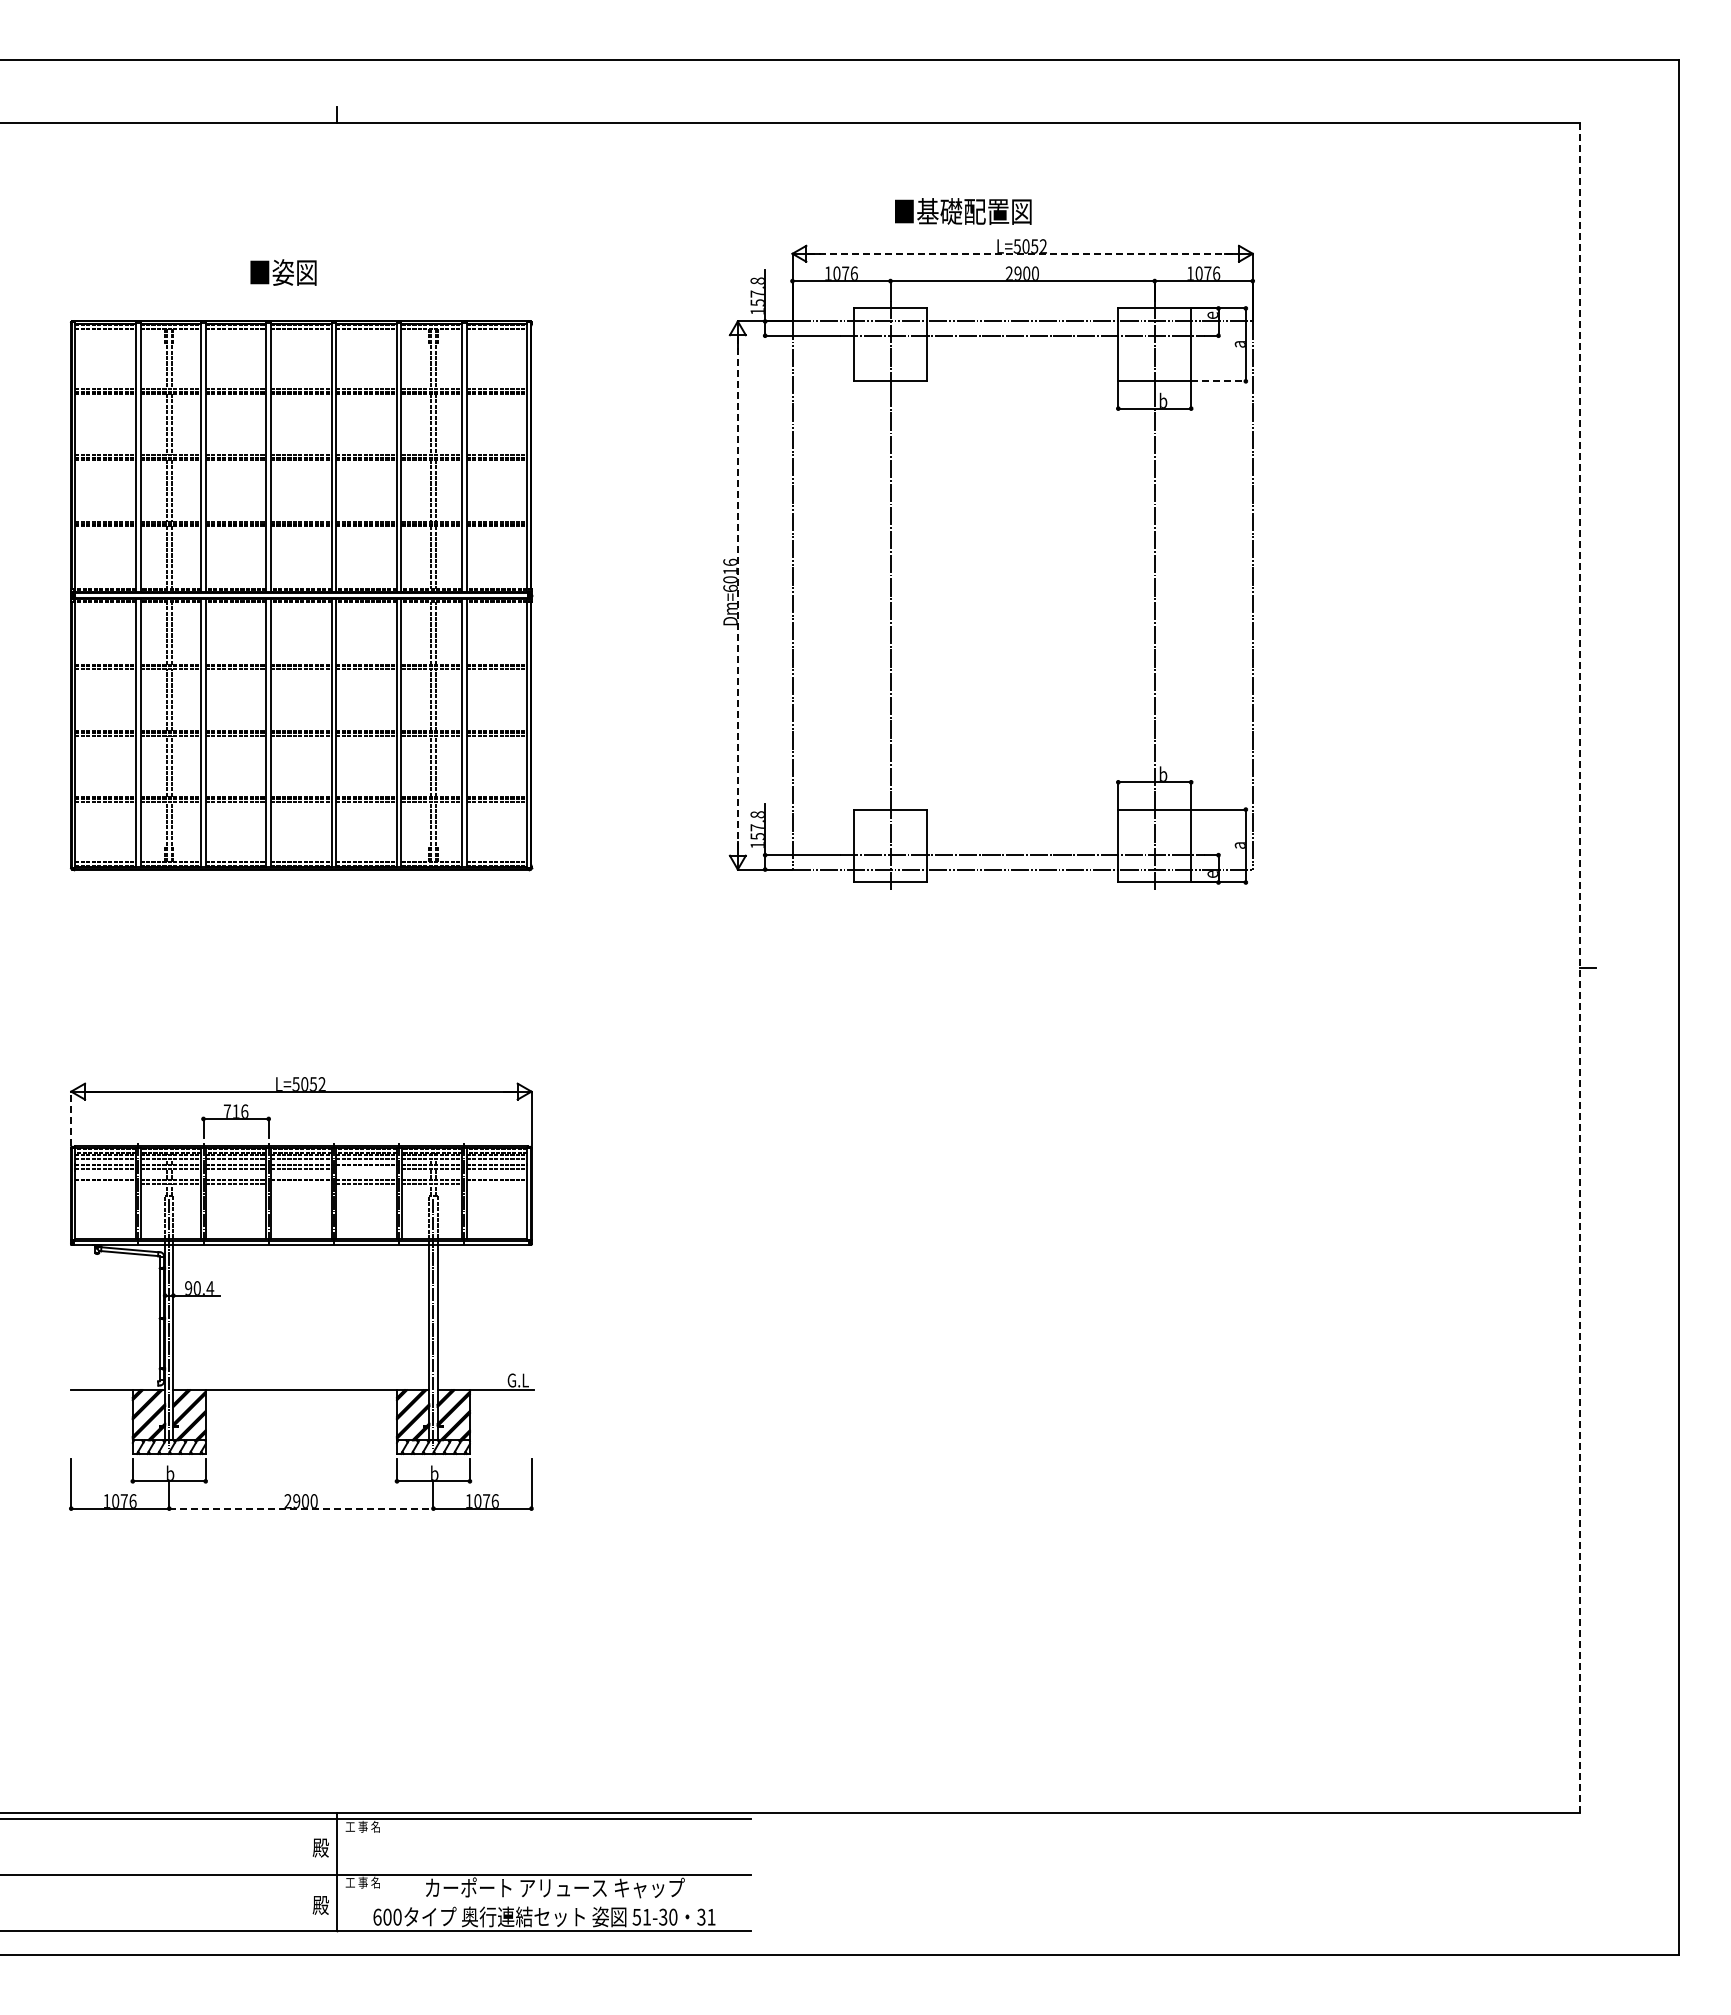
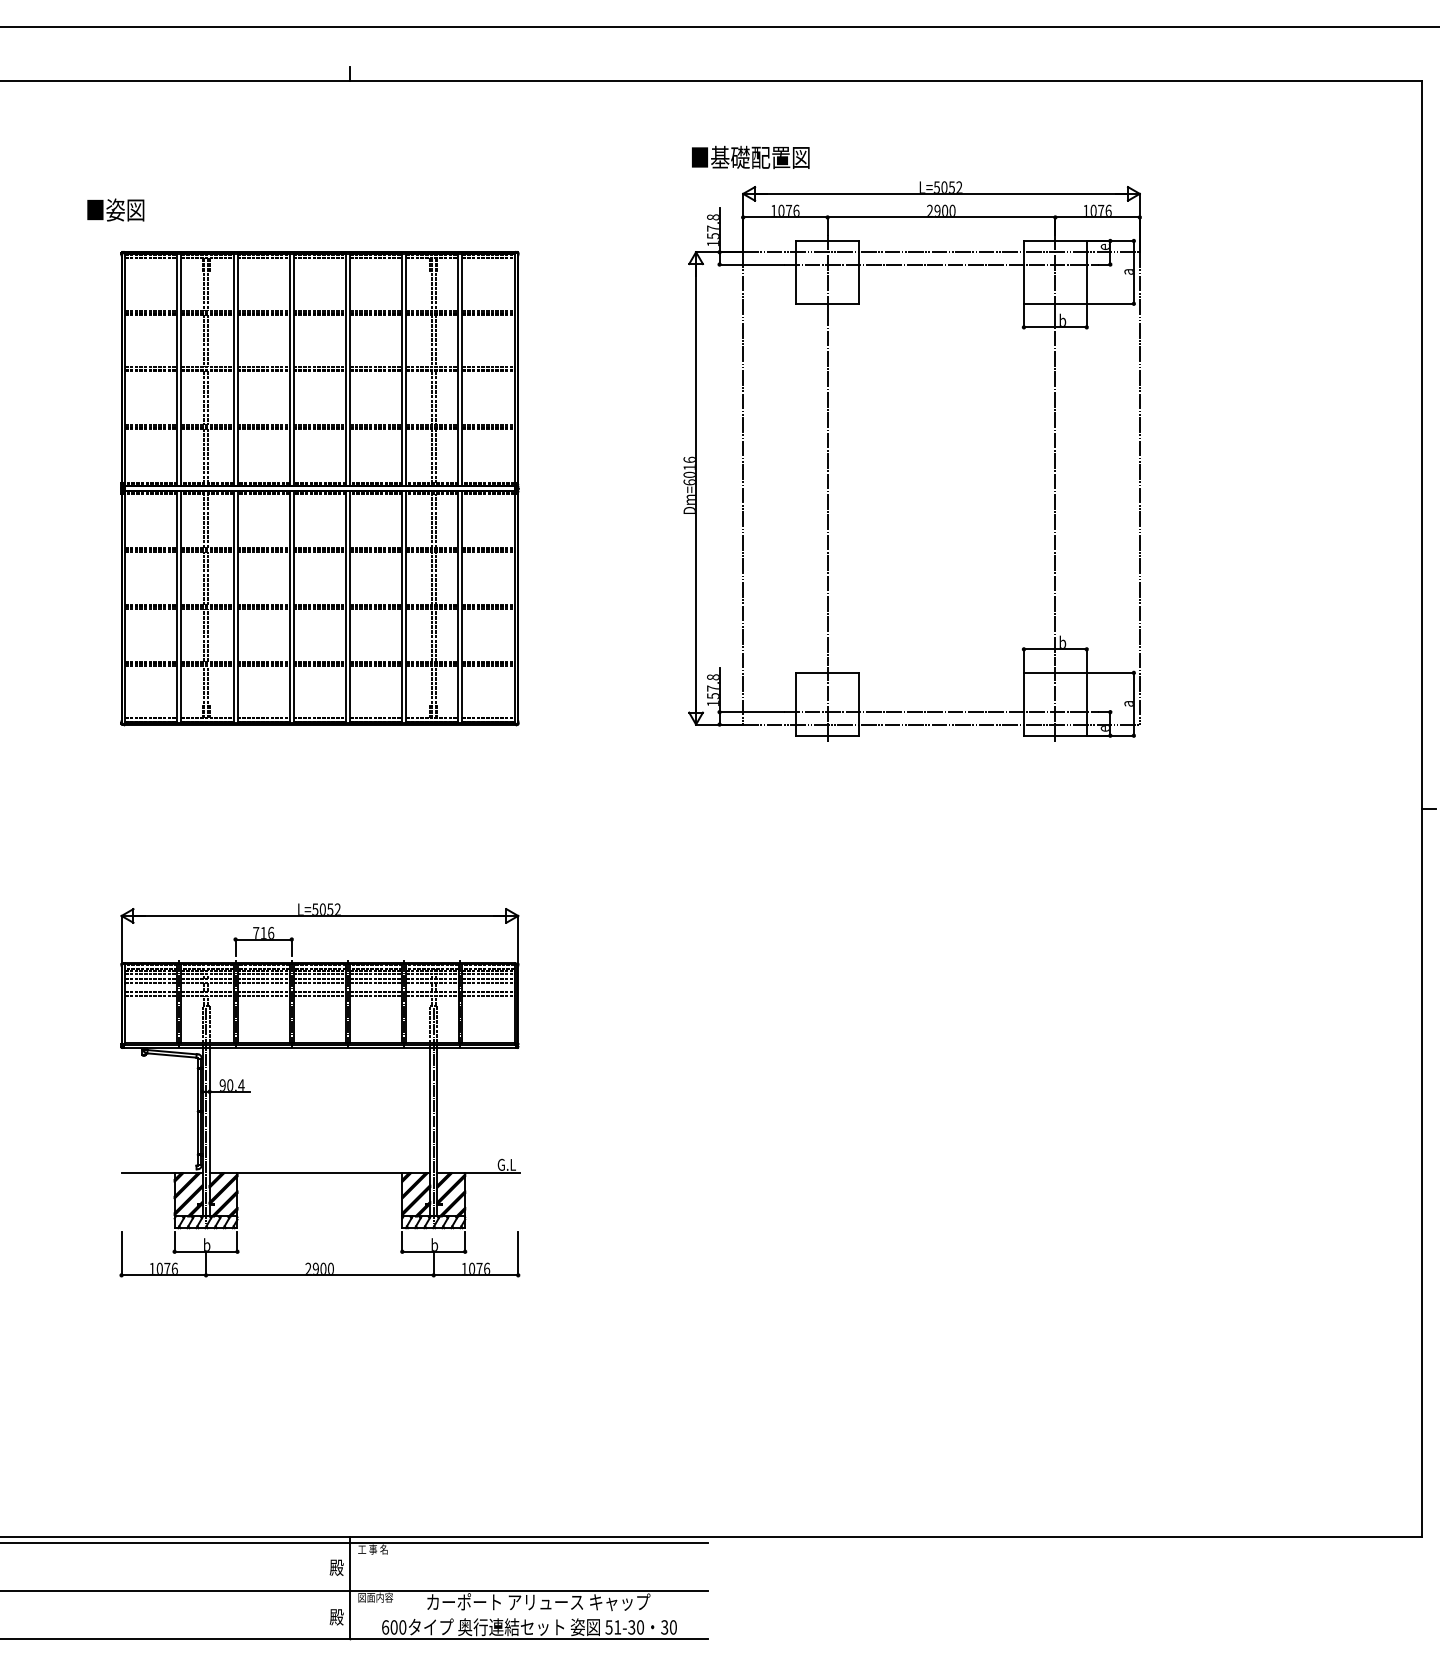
text: (963, 211) -> (750, 157), moved
line: (1023, 253) -> (942, 193), dashed -> solid
text: (283, 272) -> (115, 210), moved
line: (1219, 381) -> (1111, 303), dashed -> solid
line: (737, 596) -> (695, 489), dashed -> solid
line: (1580, 968) -> (1422, 809), dashed -> solid
line: (71, 1118) -> (121, 939), dashed -> solid
line: (366, 1169) -> (376, 983), added
line: (105, 1184) -> (151, 995), added
line: (301, 1184) -> (320, 995), added
line: (496, 1184) -> (488, 995), added
line: (301, 1508) -> (320, 1275), dashed -> solid
text: (365, 1882) -> (375, 1597), 工 事 名 -> 図面内容
text: (711, 1916) -> (673, 1626), 31 -> 30

